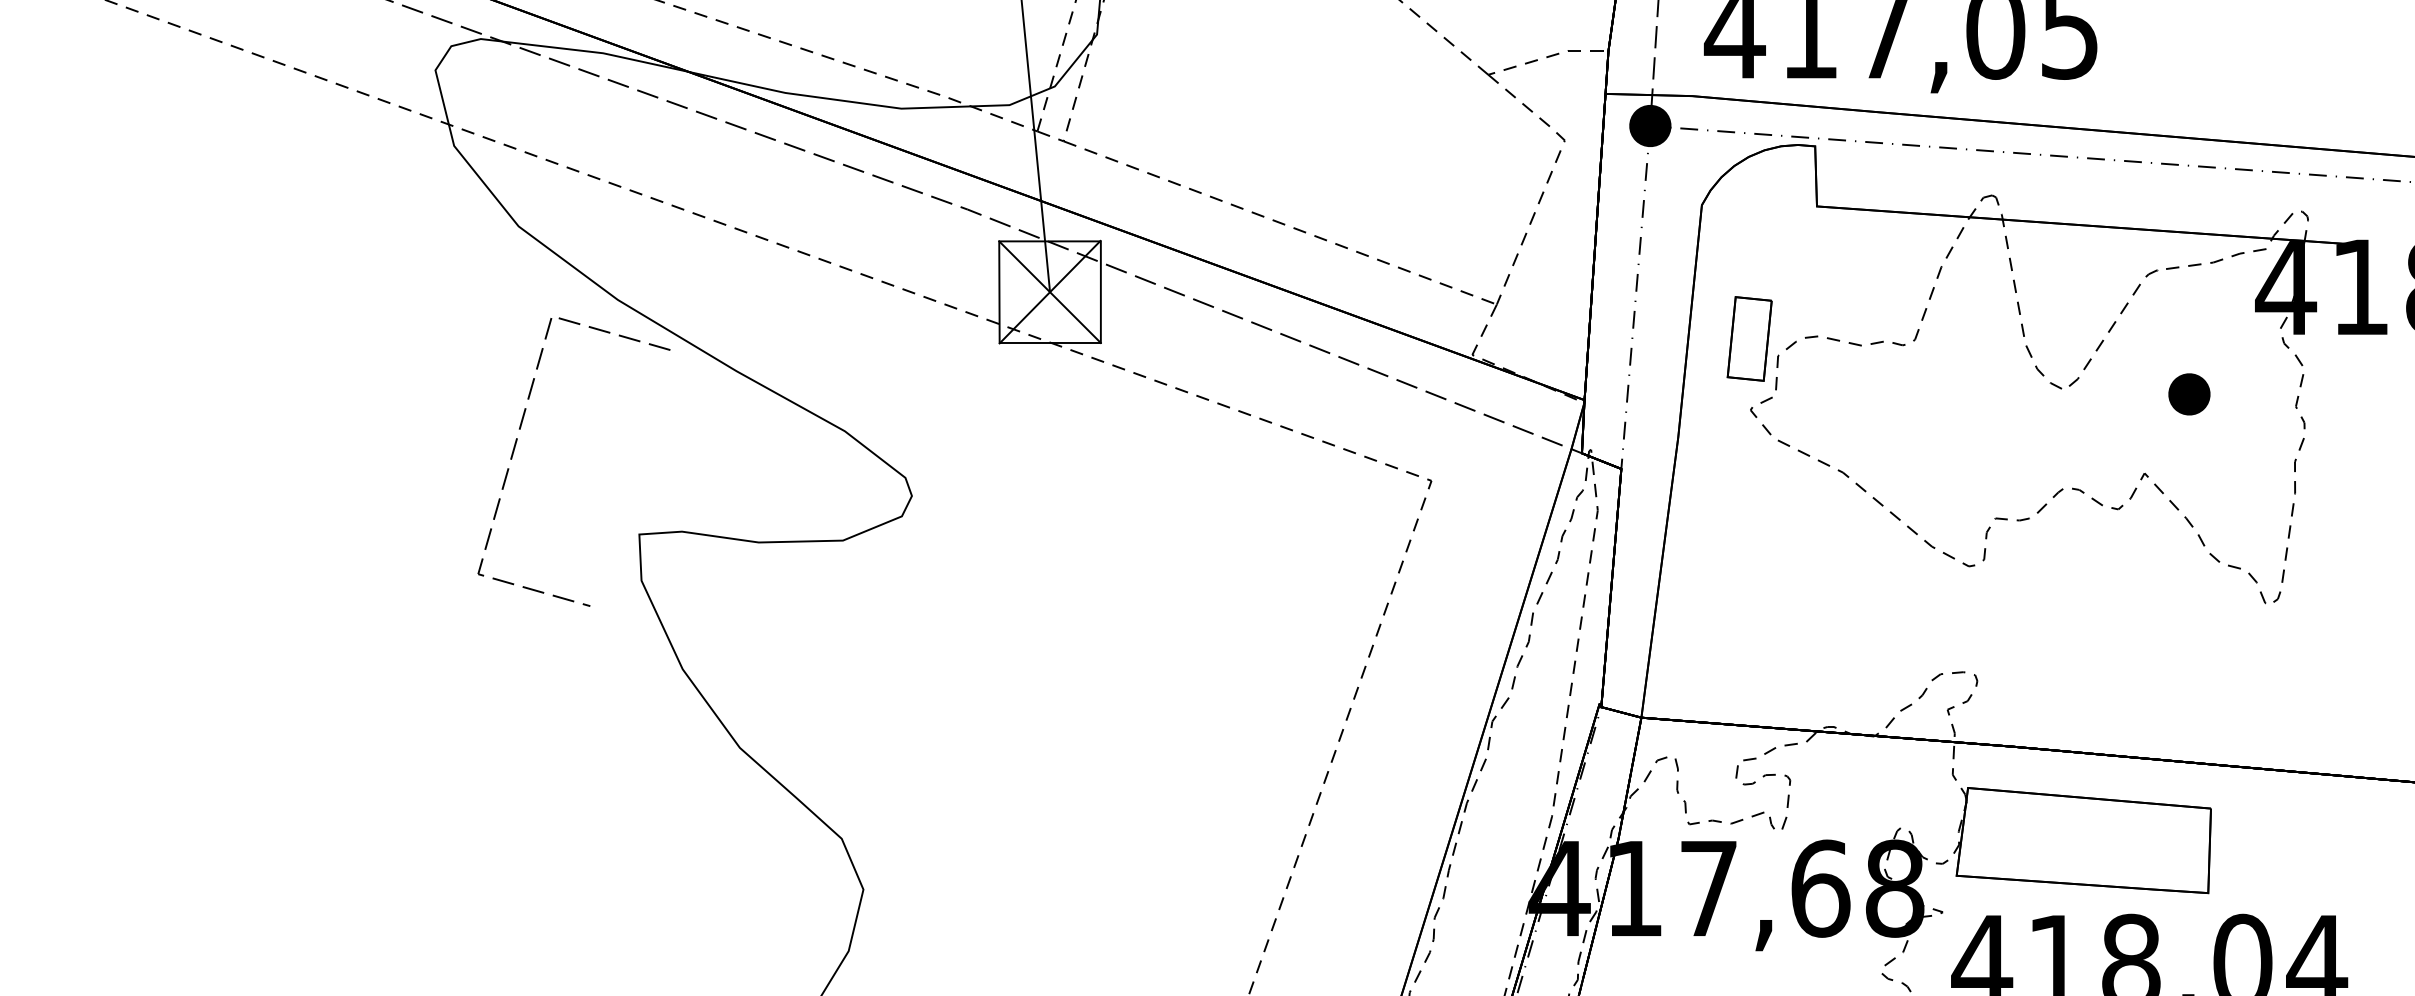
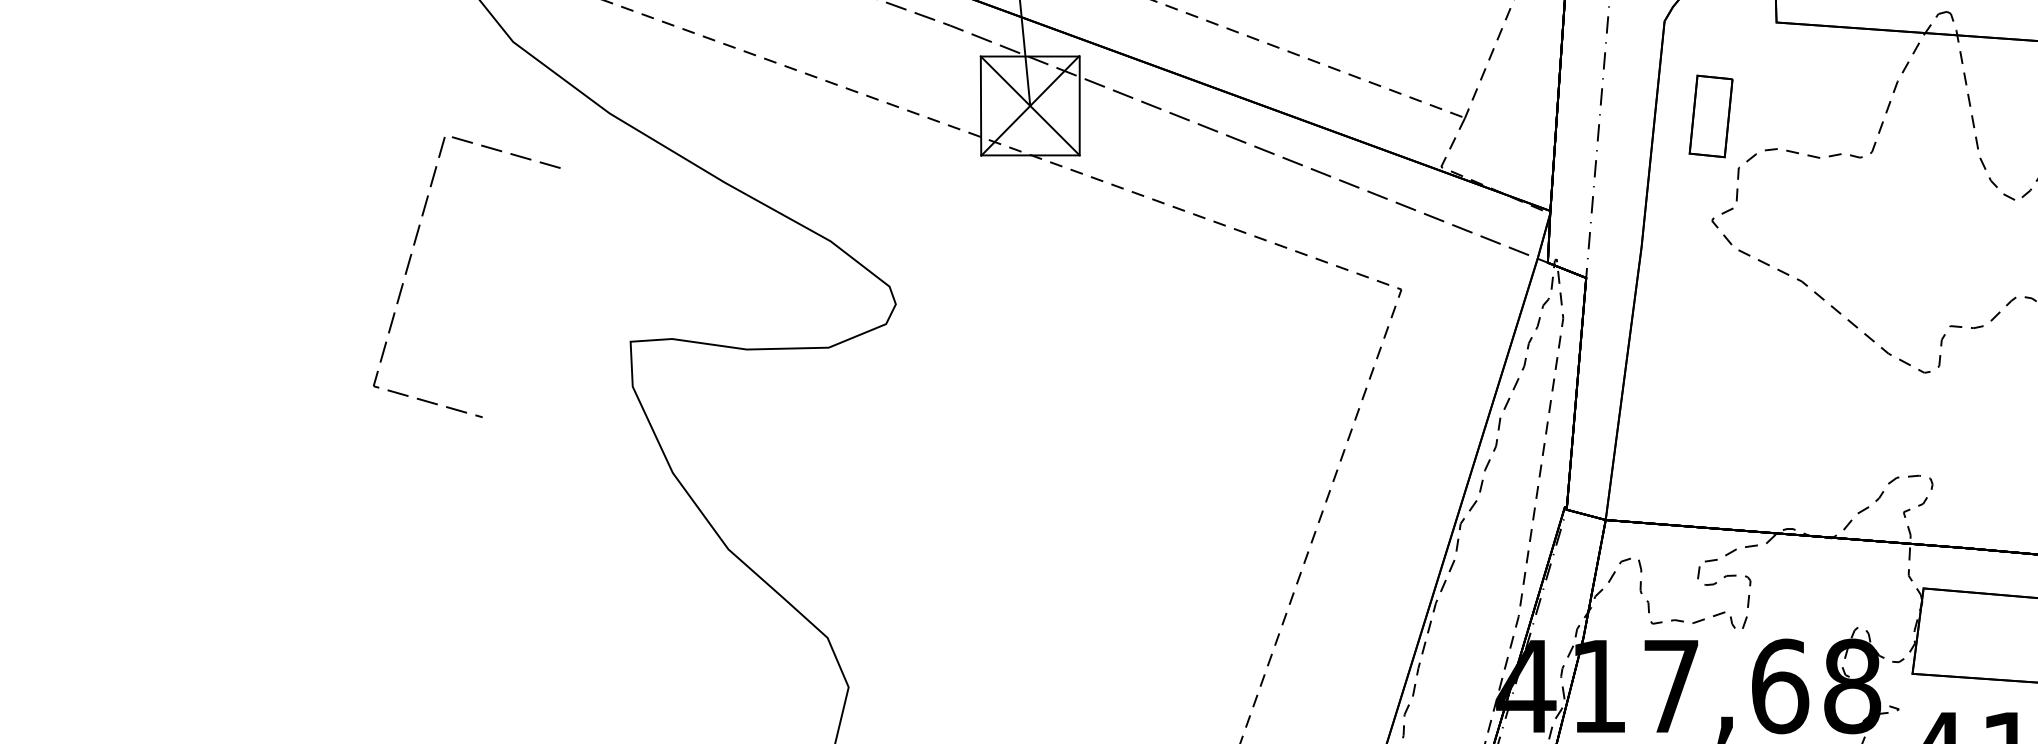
part: (1749, 338) -> (1710, 115), moved
line: (515, 448) -> (409, 263), moved

